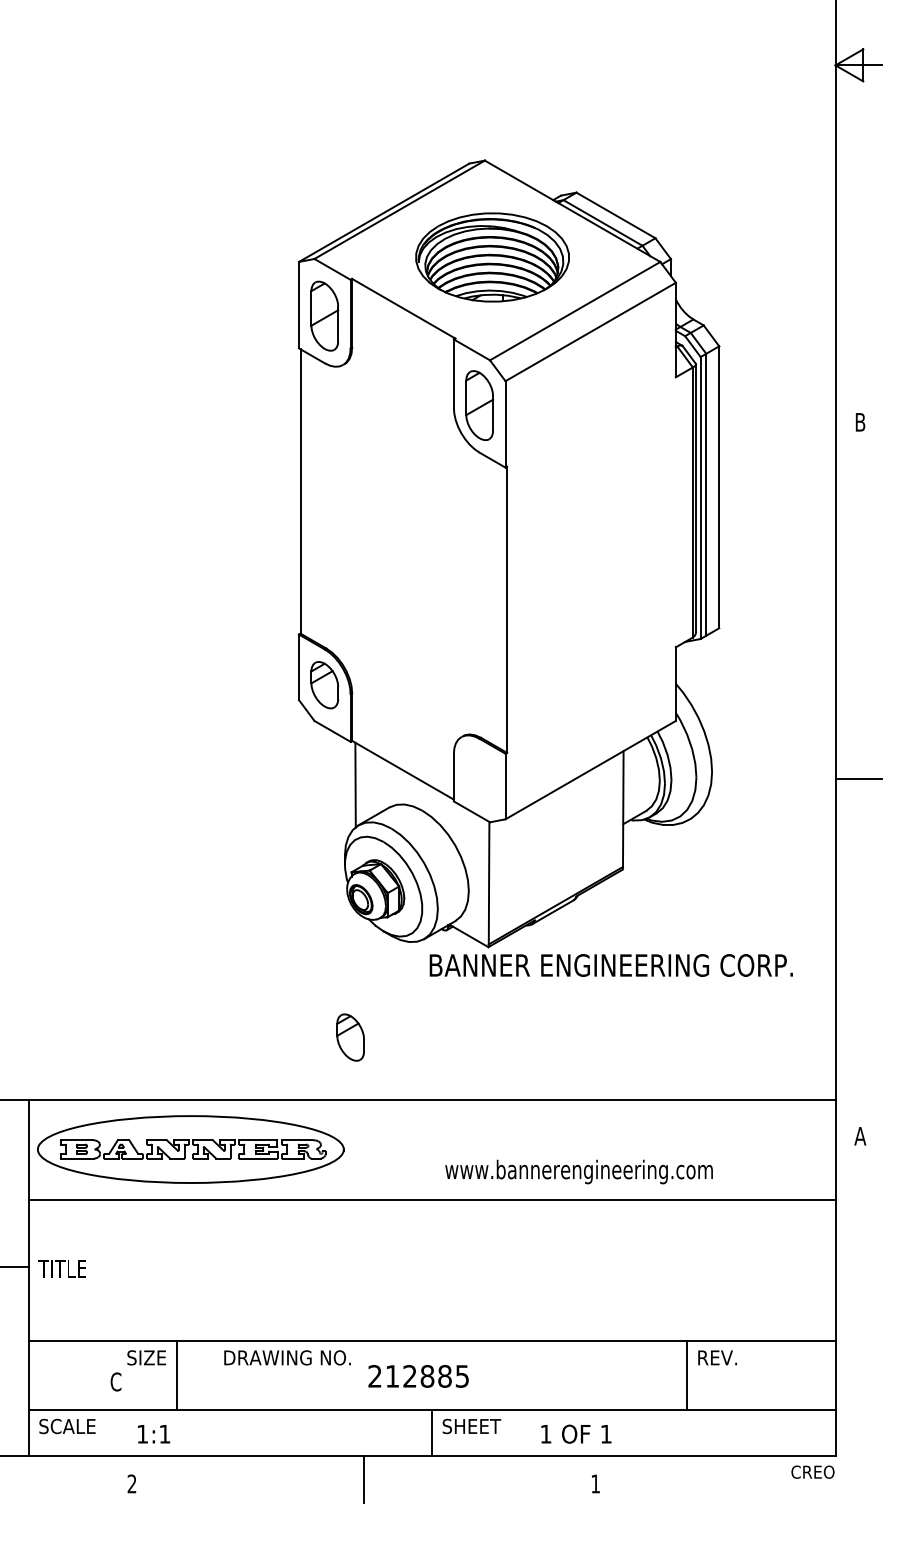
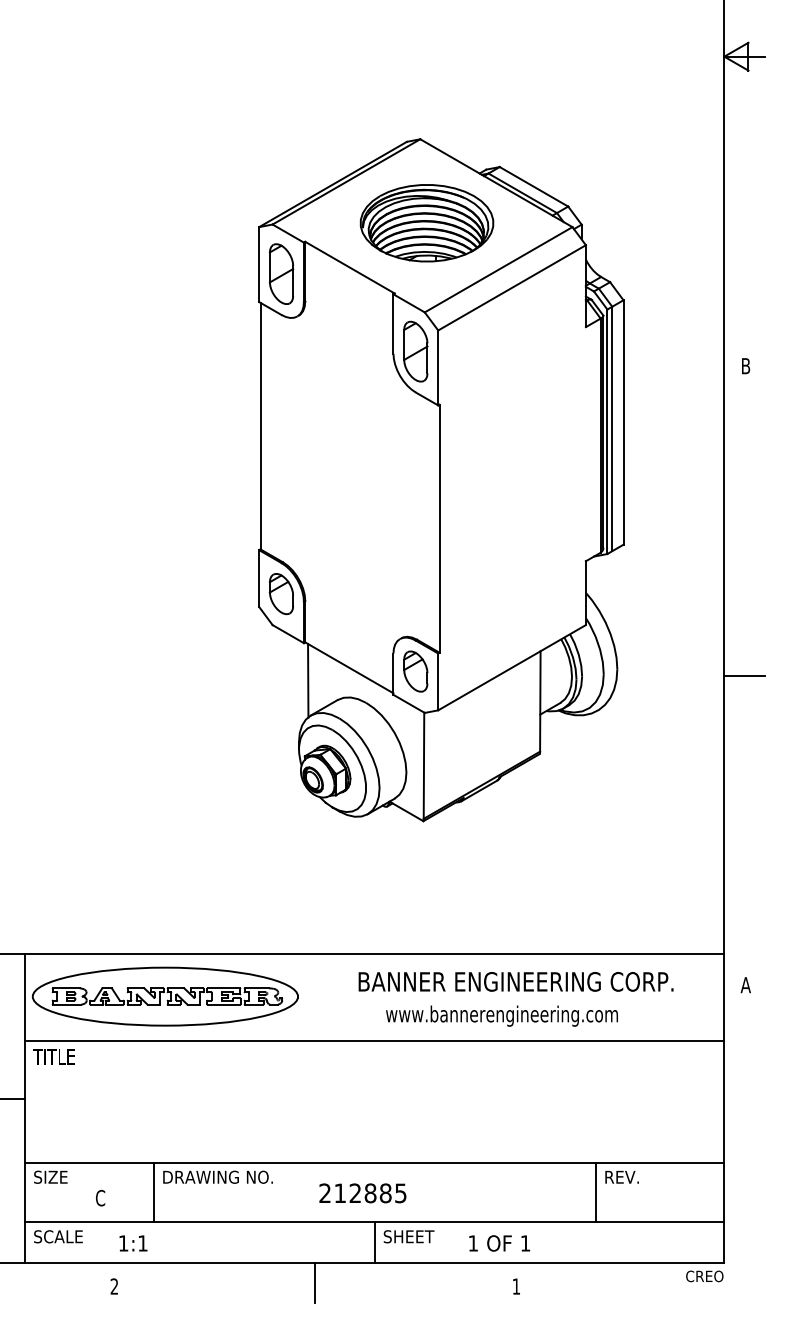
text: (610, 965) -> (515, 981), moved
part: (350, 1037) -> (415, 671), moved
text: (61, 1268) -> (53, 1056), moved
text: (146, 1357) -> (50, 1176), moved
text: (287, 1357) -> (217, 1176), moved

